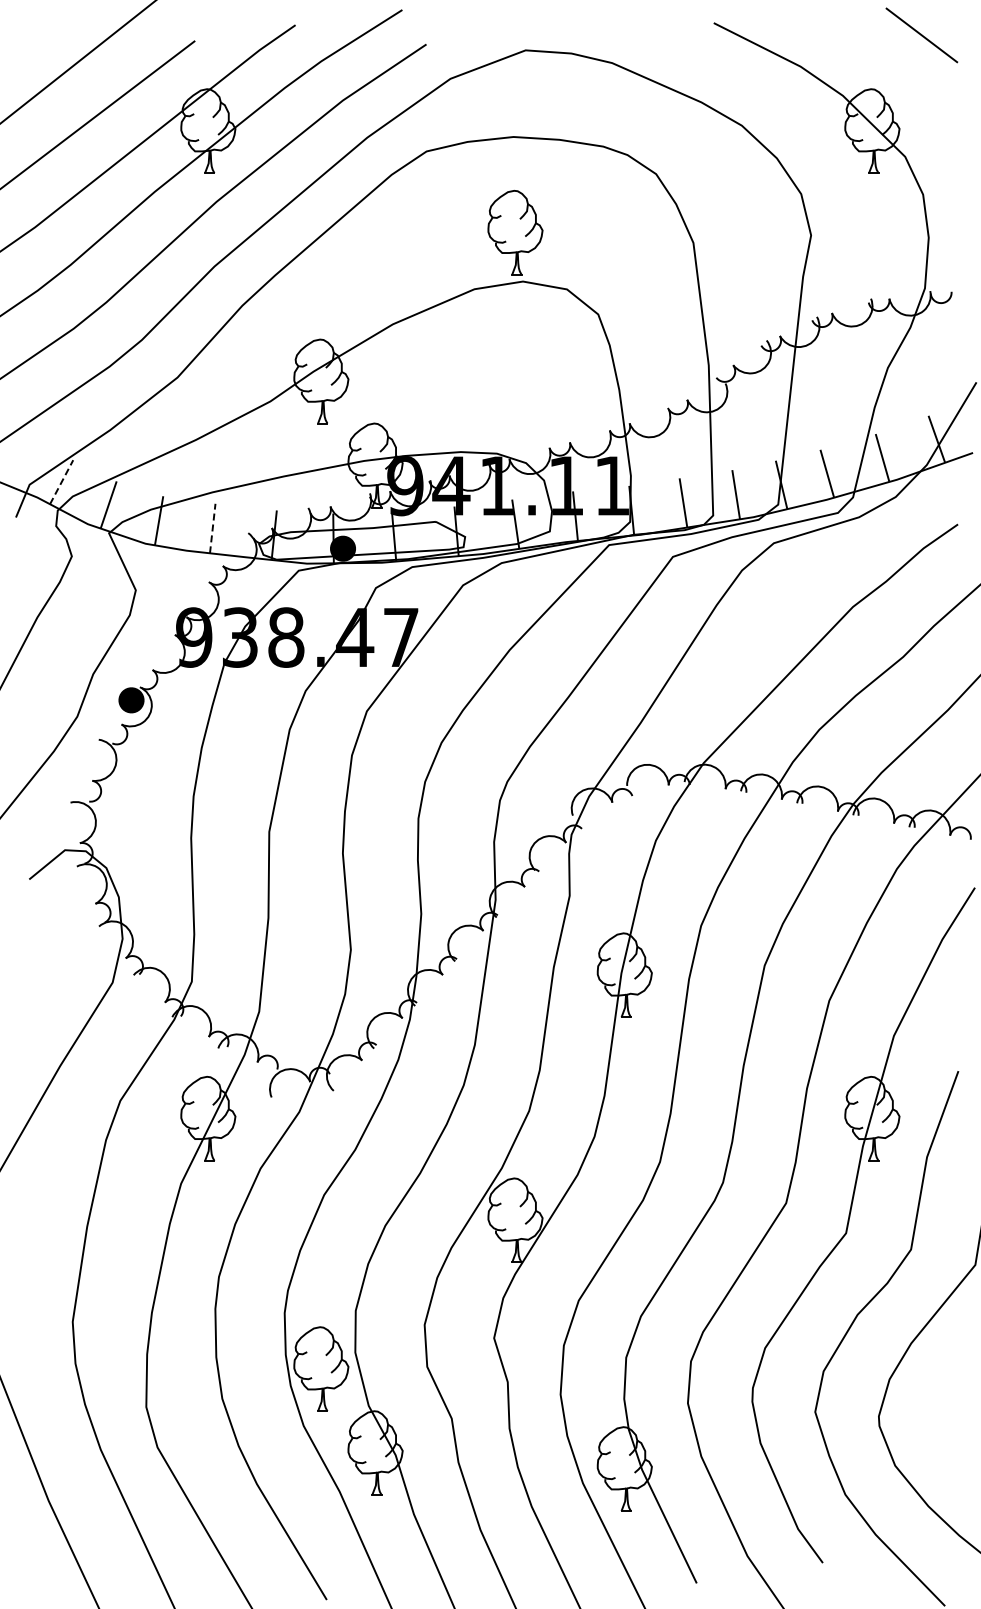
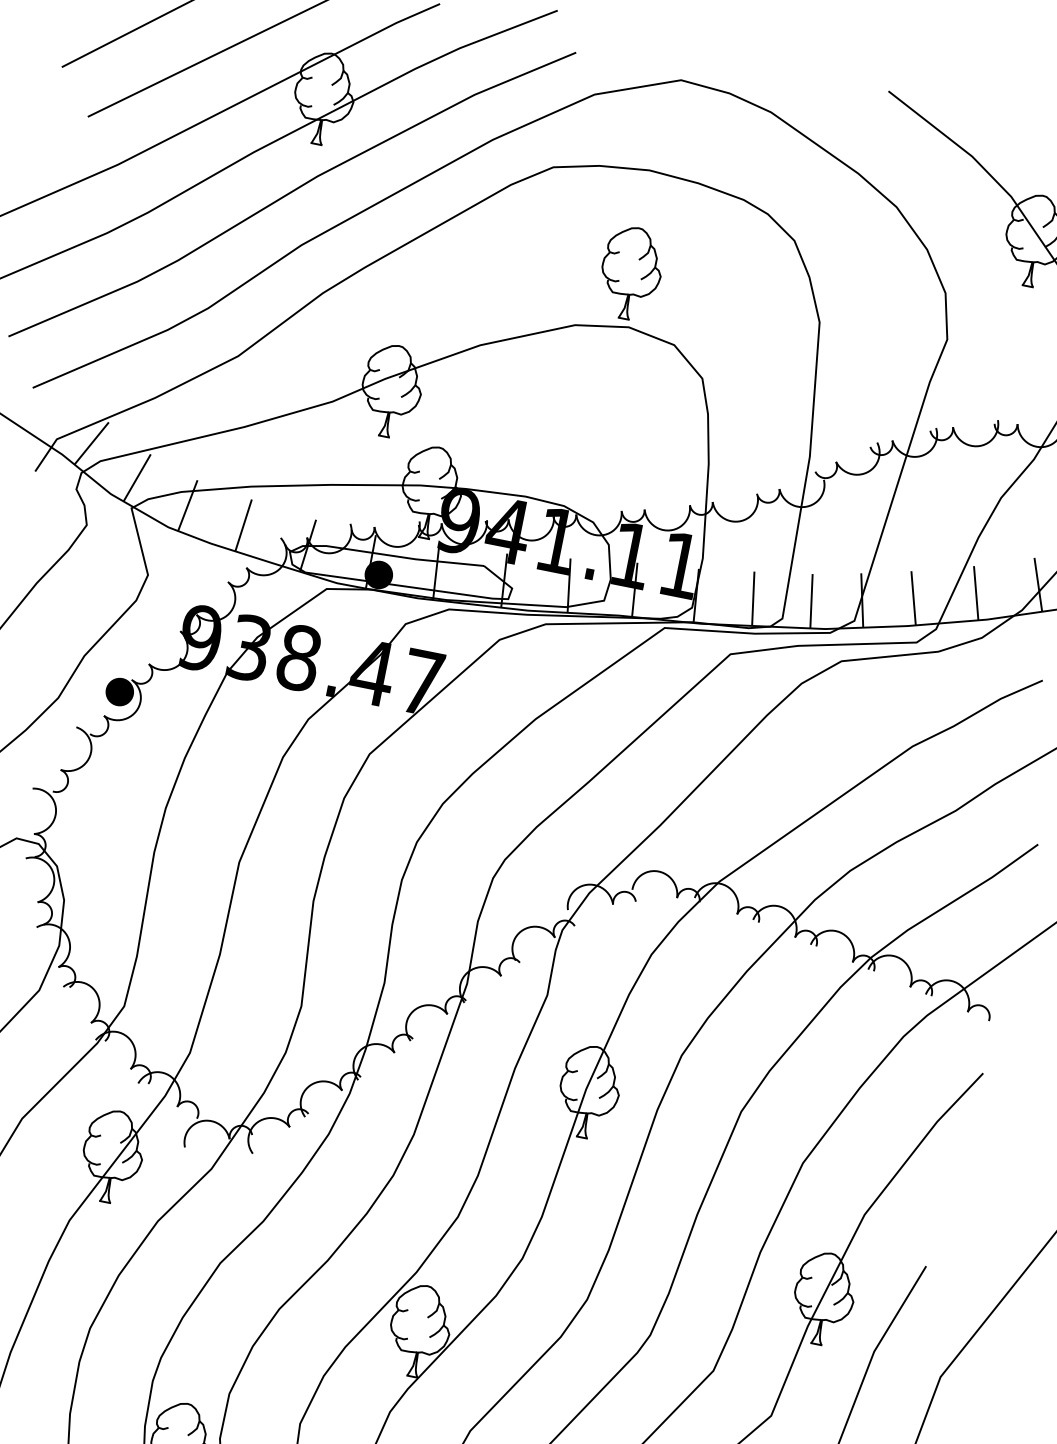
line: (61, 482) -> (91, 443), dashed -> solid
line: (212, 528) -> (243, 525), dashed -> solid

